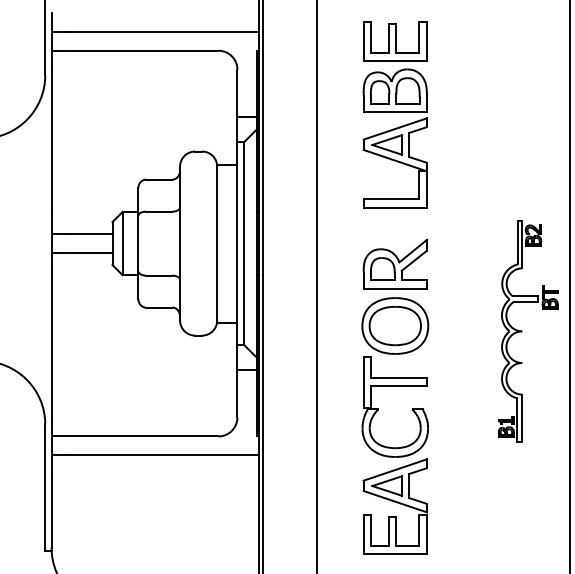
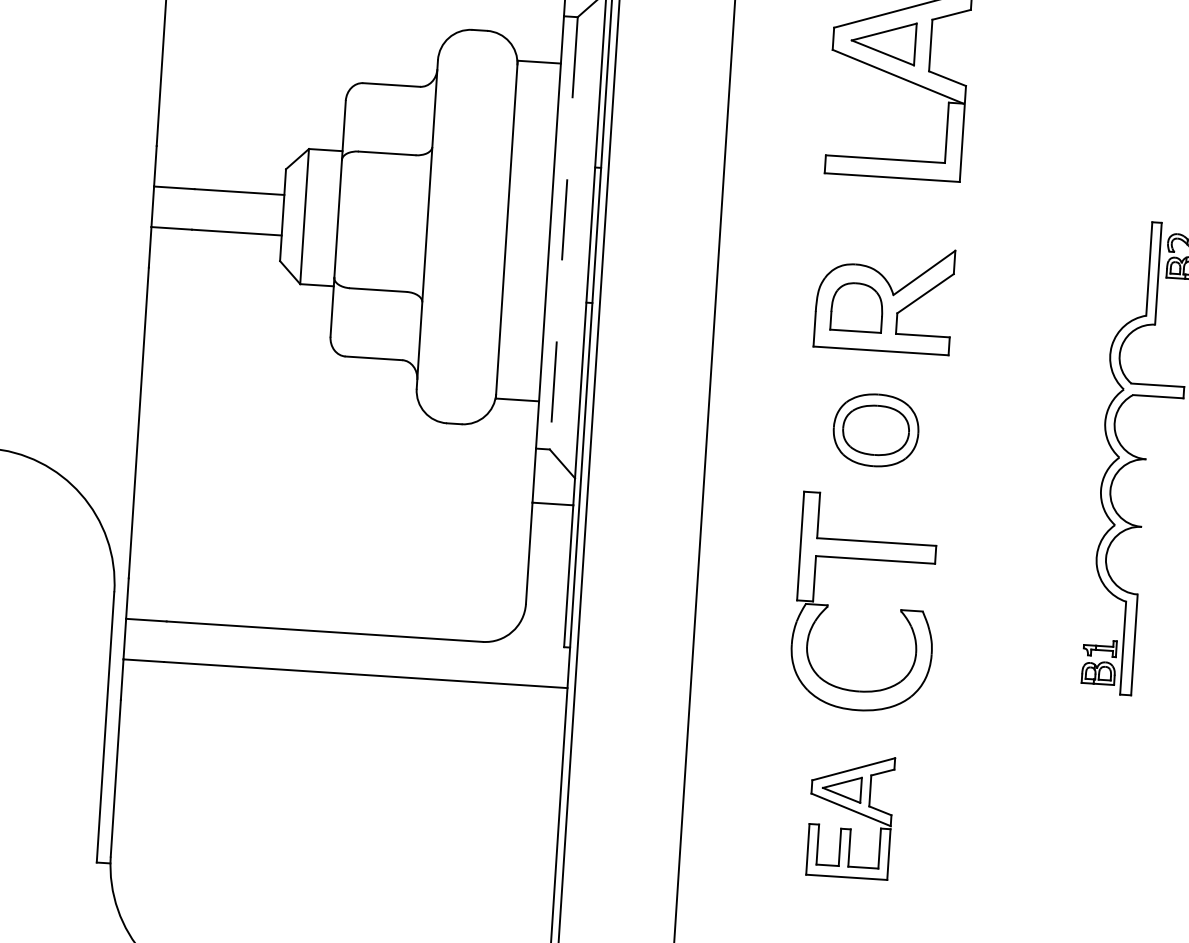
line: (243, 244) -> (562, 235), solid -> dashed
part: (395, 325) -> (876, 429), size x0.6
part: (394, 506) -> (849, 815), size x0.6

